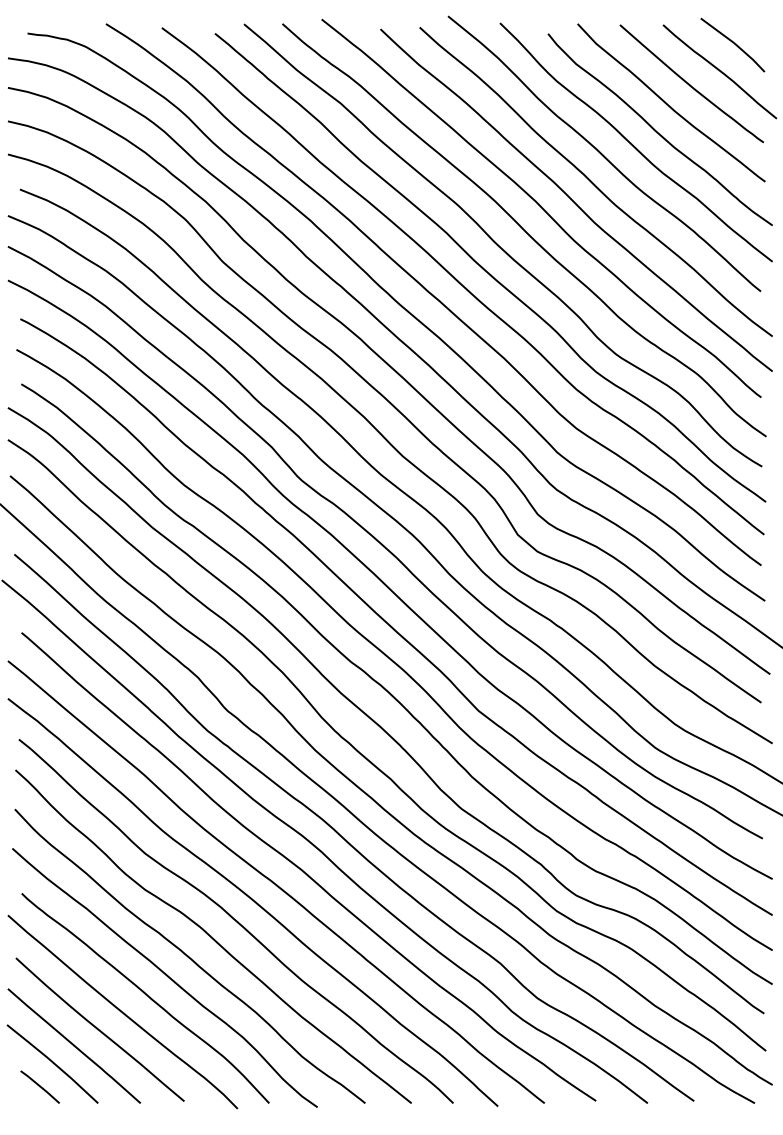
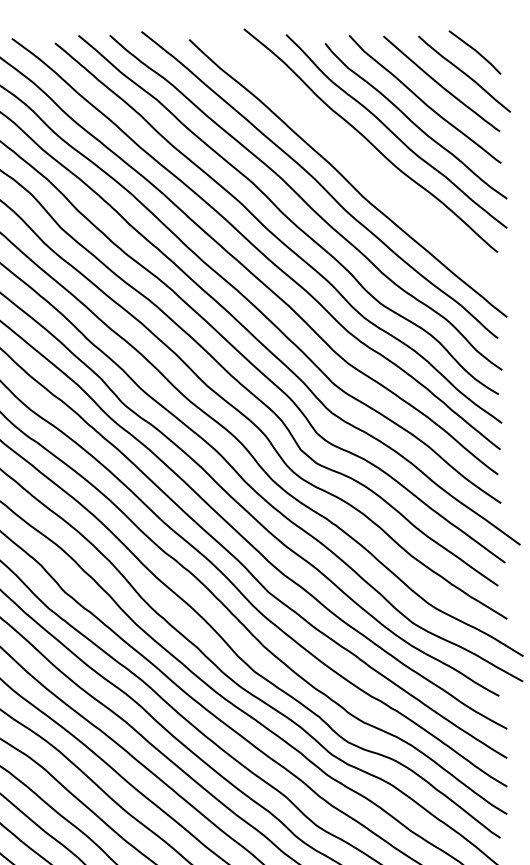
curve: (593, 182) -> (361, 163), removed

